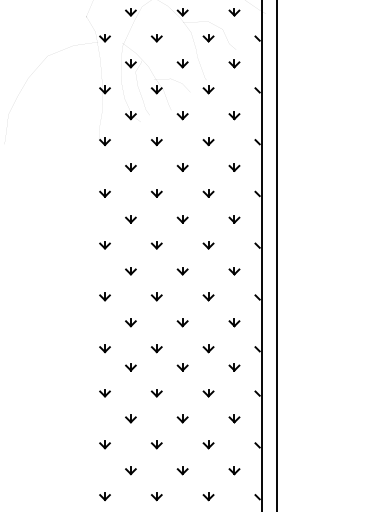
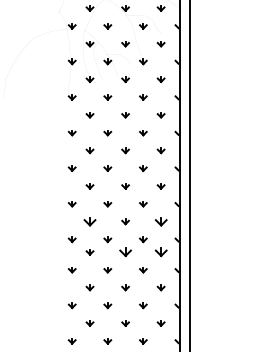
part: (130, 322) -> (89, 221), size x1.6
part: (233, 322) -> (160, 221), size x1.6
part: (182, 367) -> (125, 252), size x1.6
part: (233, 367) -> (160, 252), size x1.6

